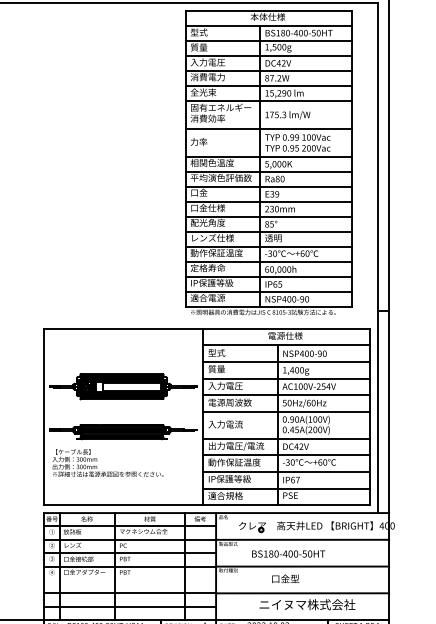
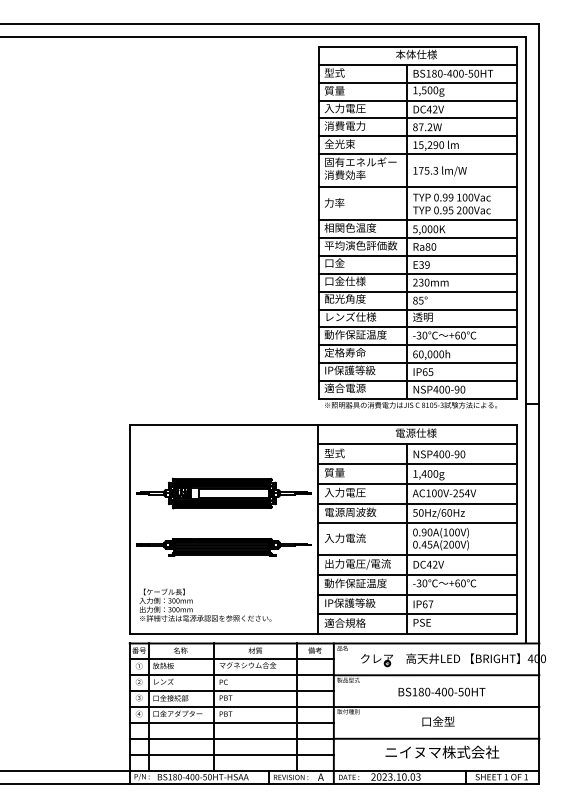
part: (268, 162) -> (417, 227), moved
text: (107, 462) -> (205, 604), moved
text: (288, 553) -> (441, 691), moved
text: (285, 578) -> (438, 721), moved
line: (129, 579) -> (231, 722), added

